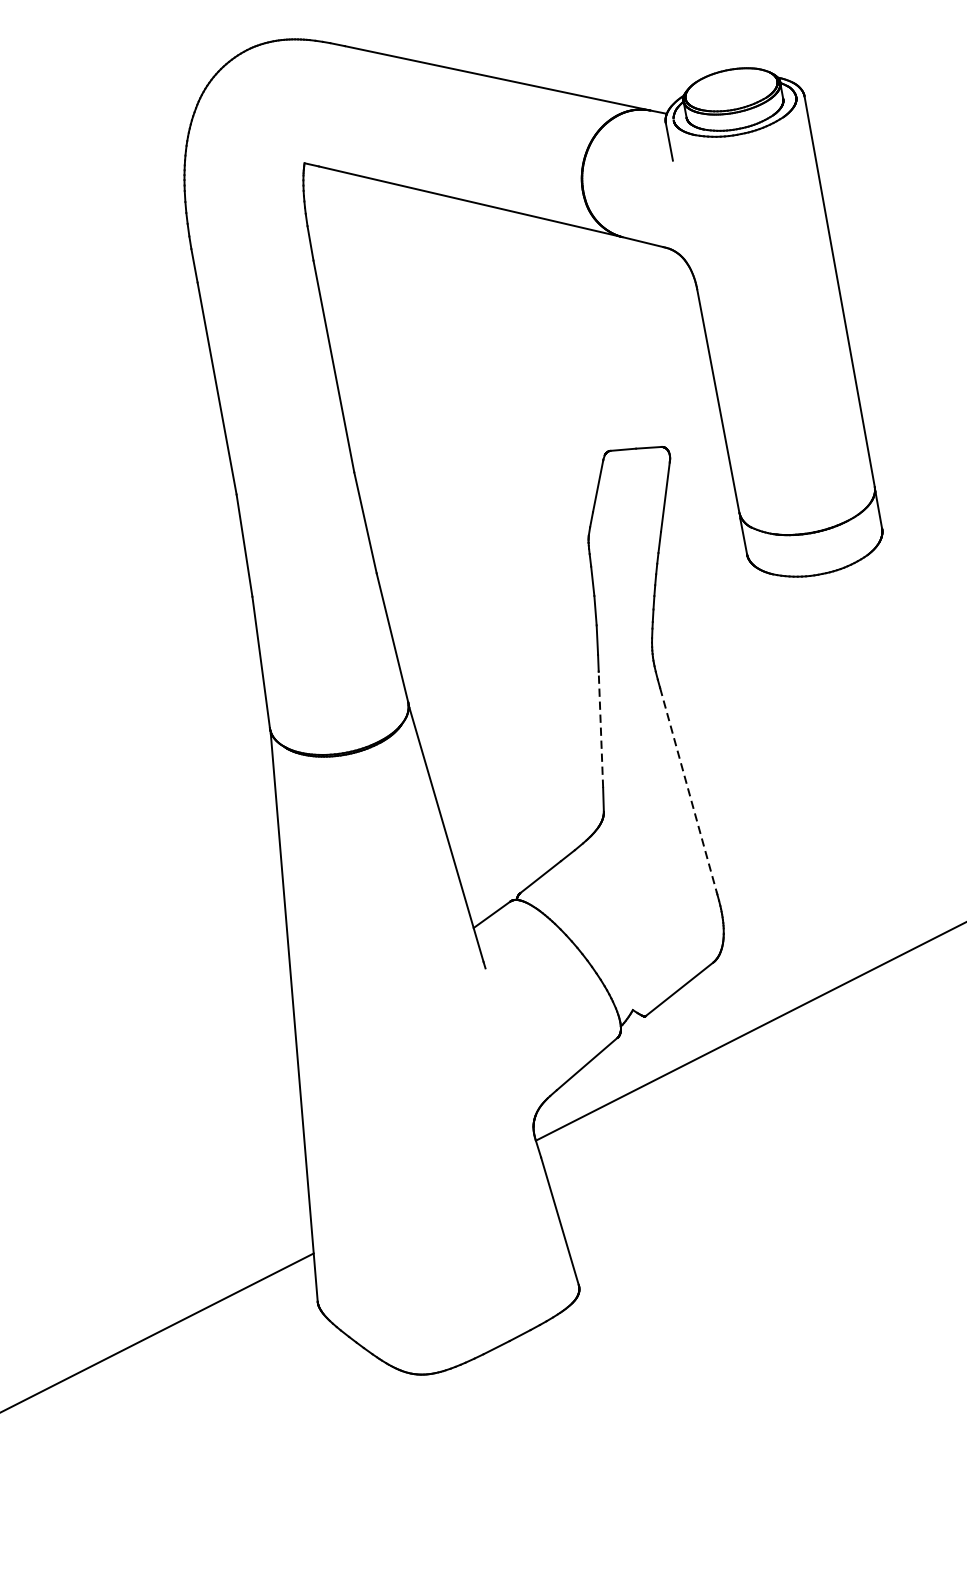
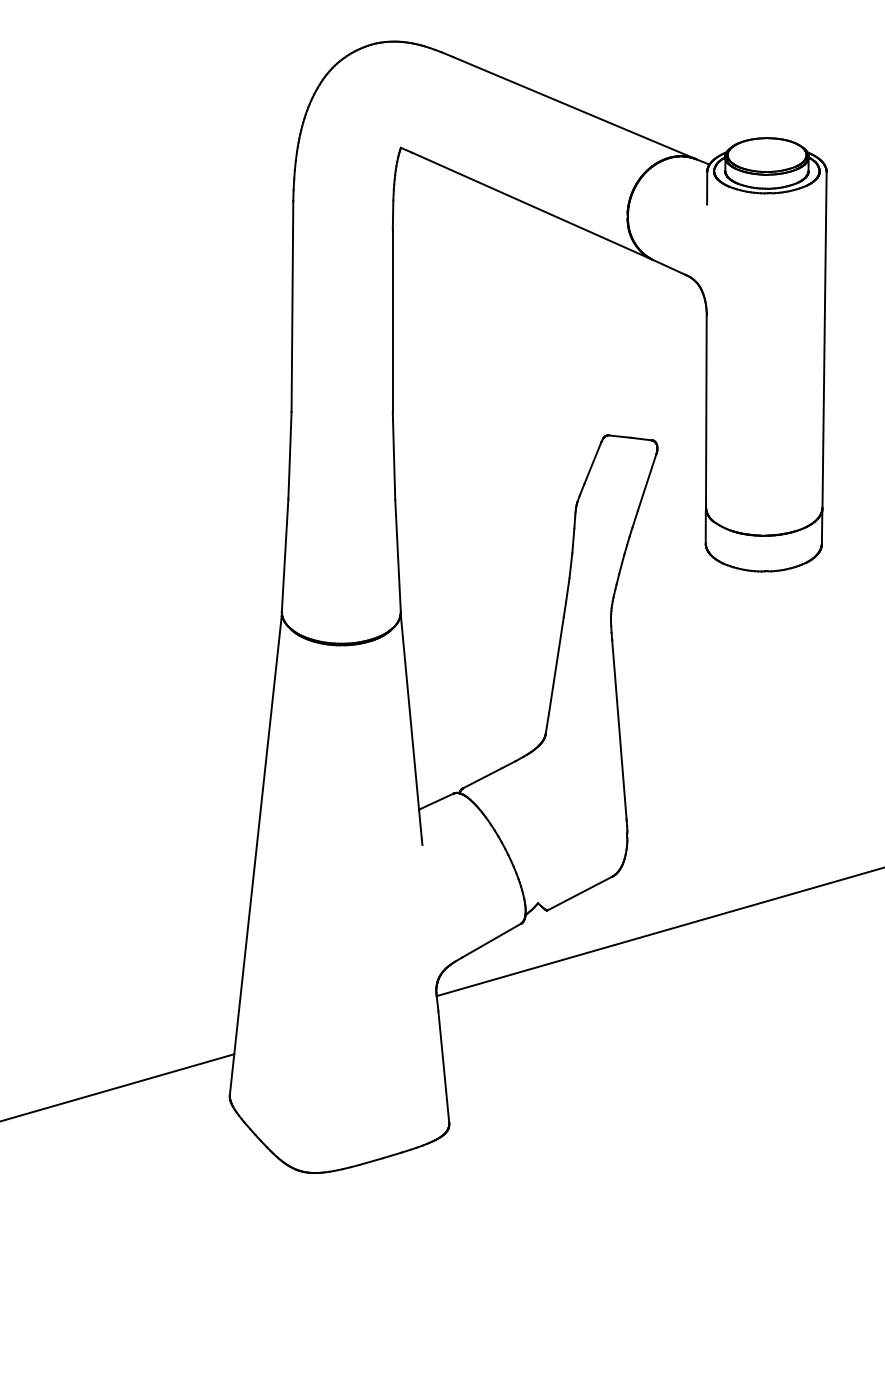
line: (601, 729) -> (556, 665), dashed -> solid
line: (688, 790) -> (619, 729), dashed -> solid

